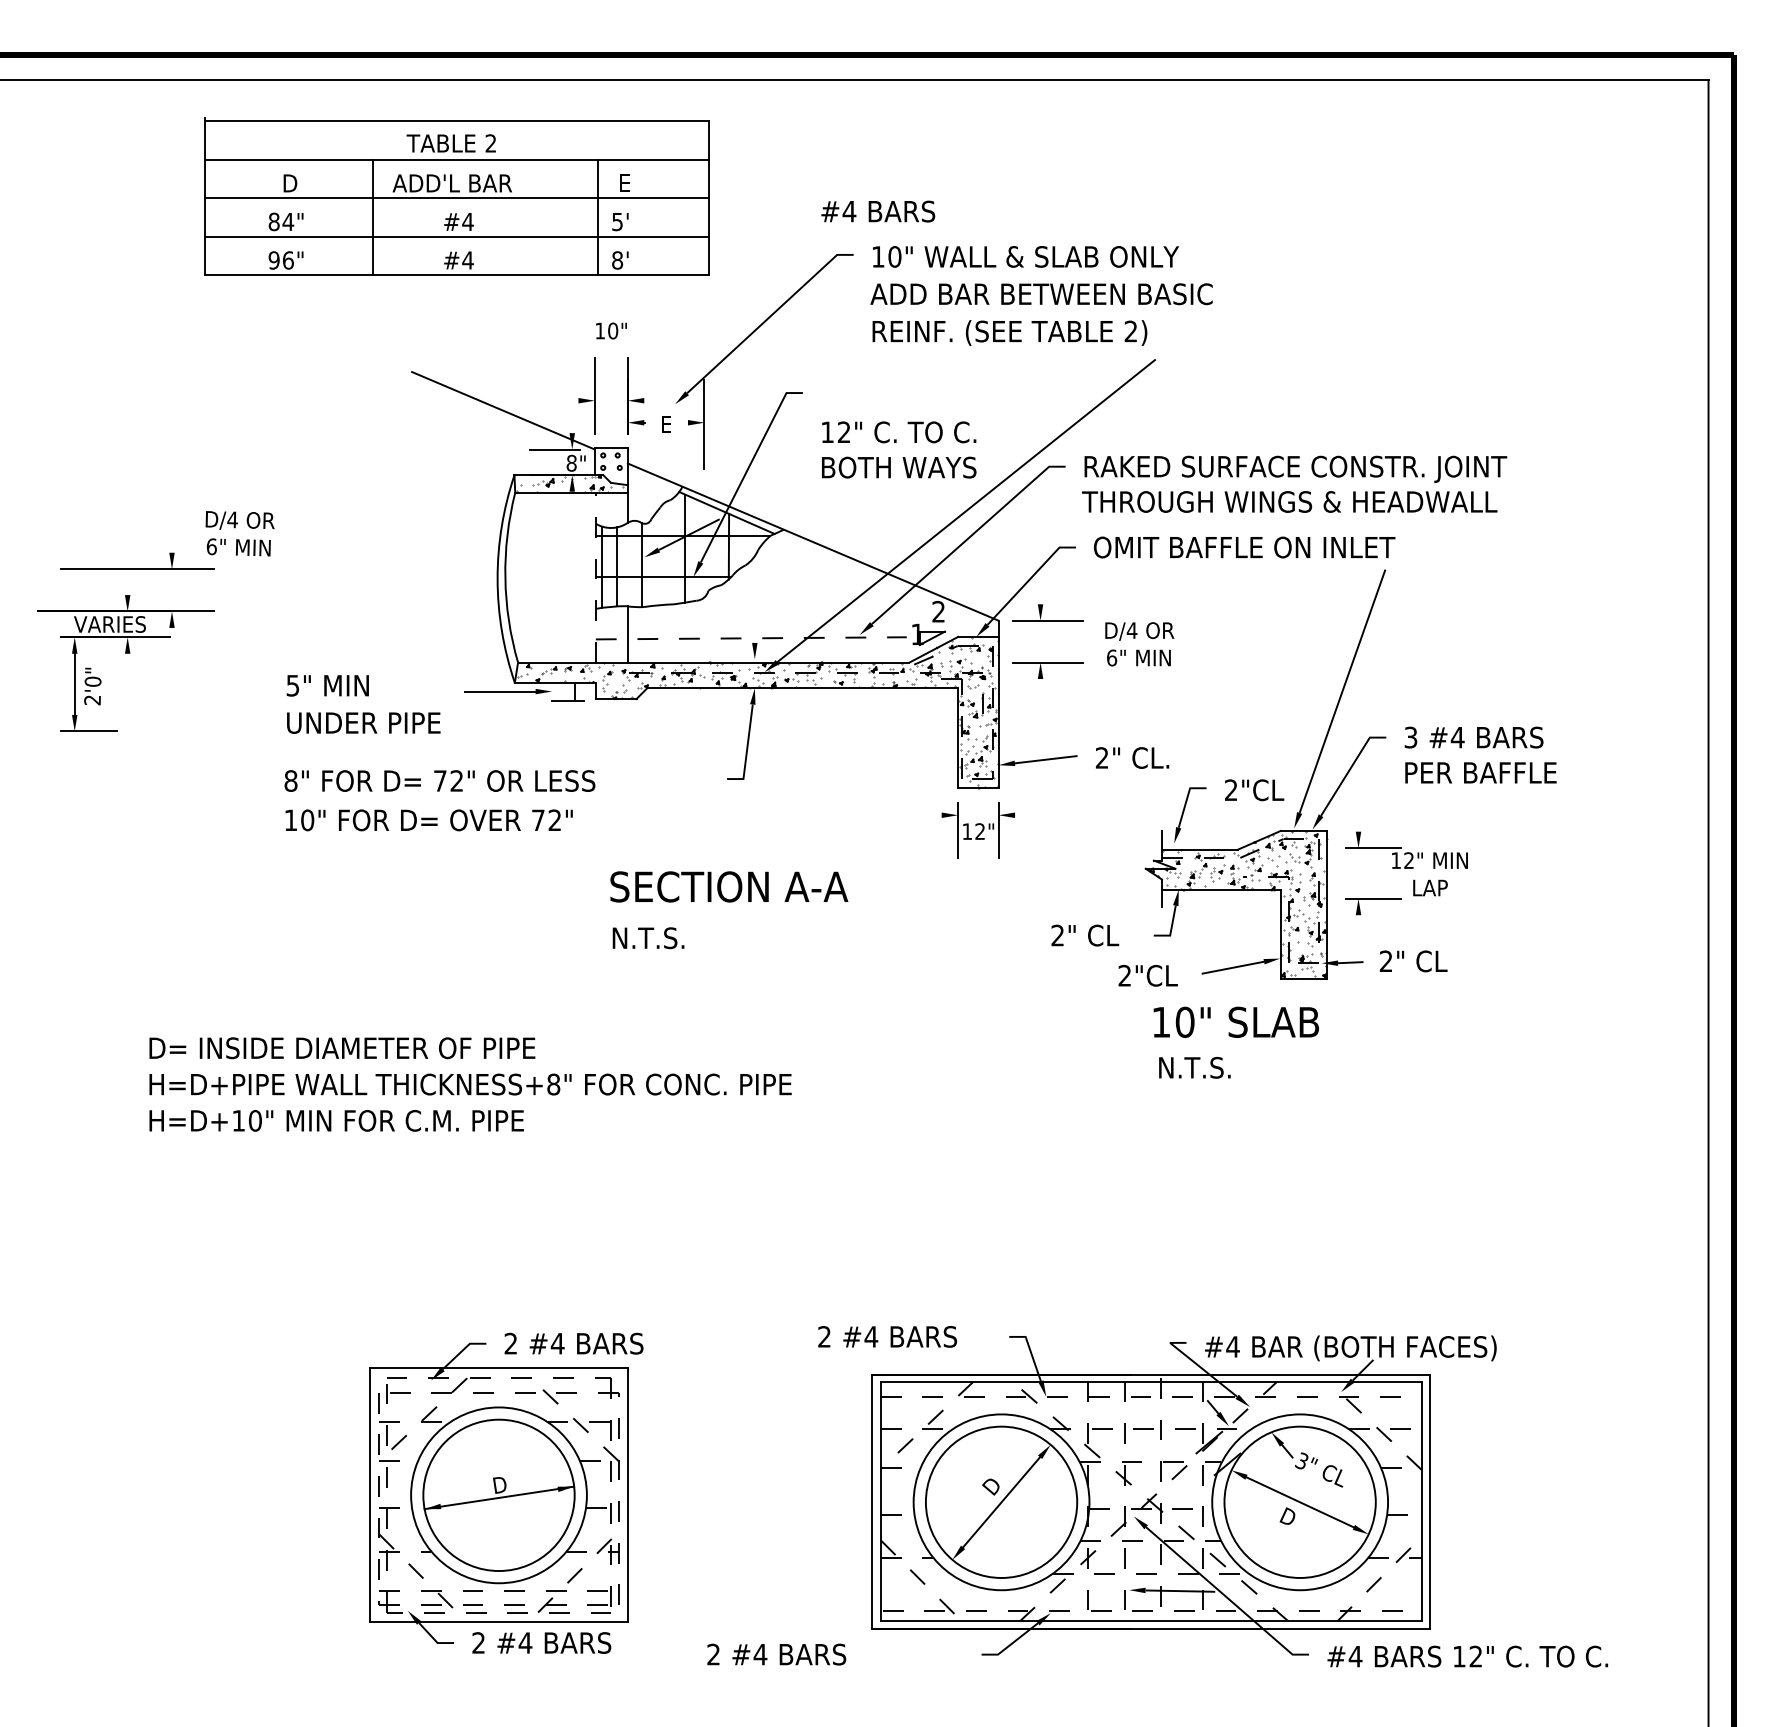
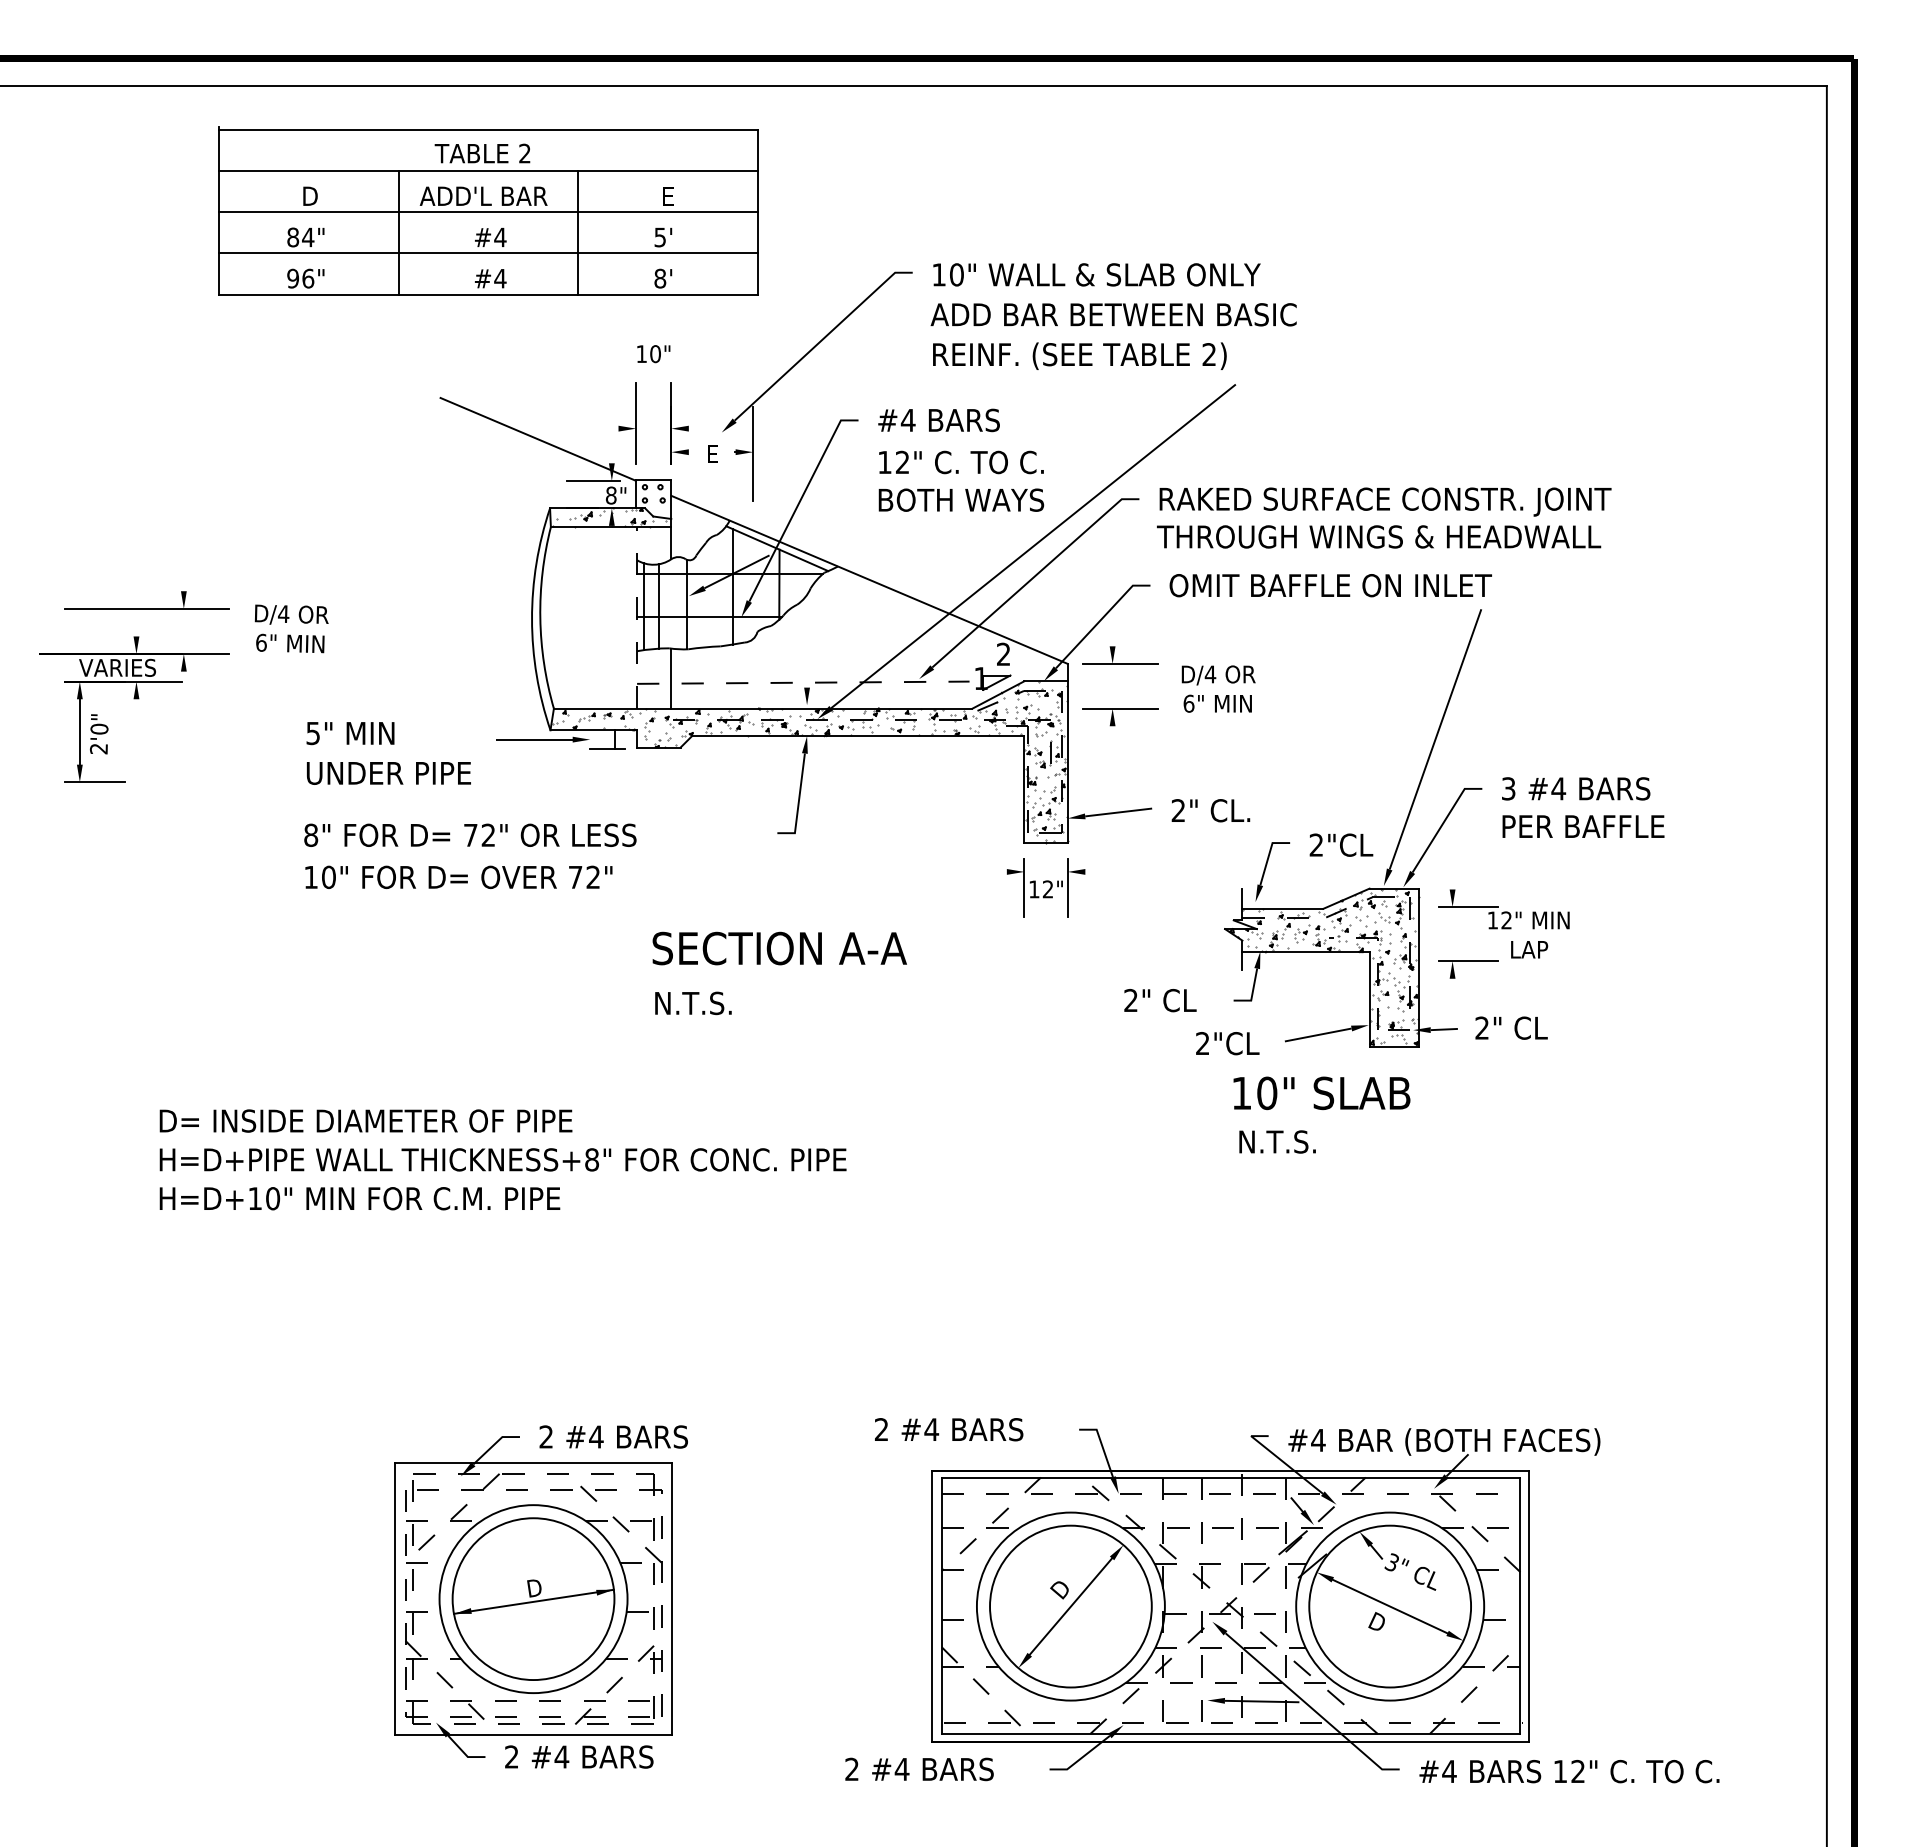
text: (877, 211) -> (938, 420), moved
line: (598, 217) -> (578, 232), moved
text: (239, 533) -> (291, 628), moved
text: (776, 1654) -> (919, 1769), moved

